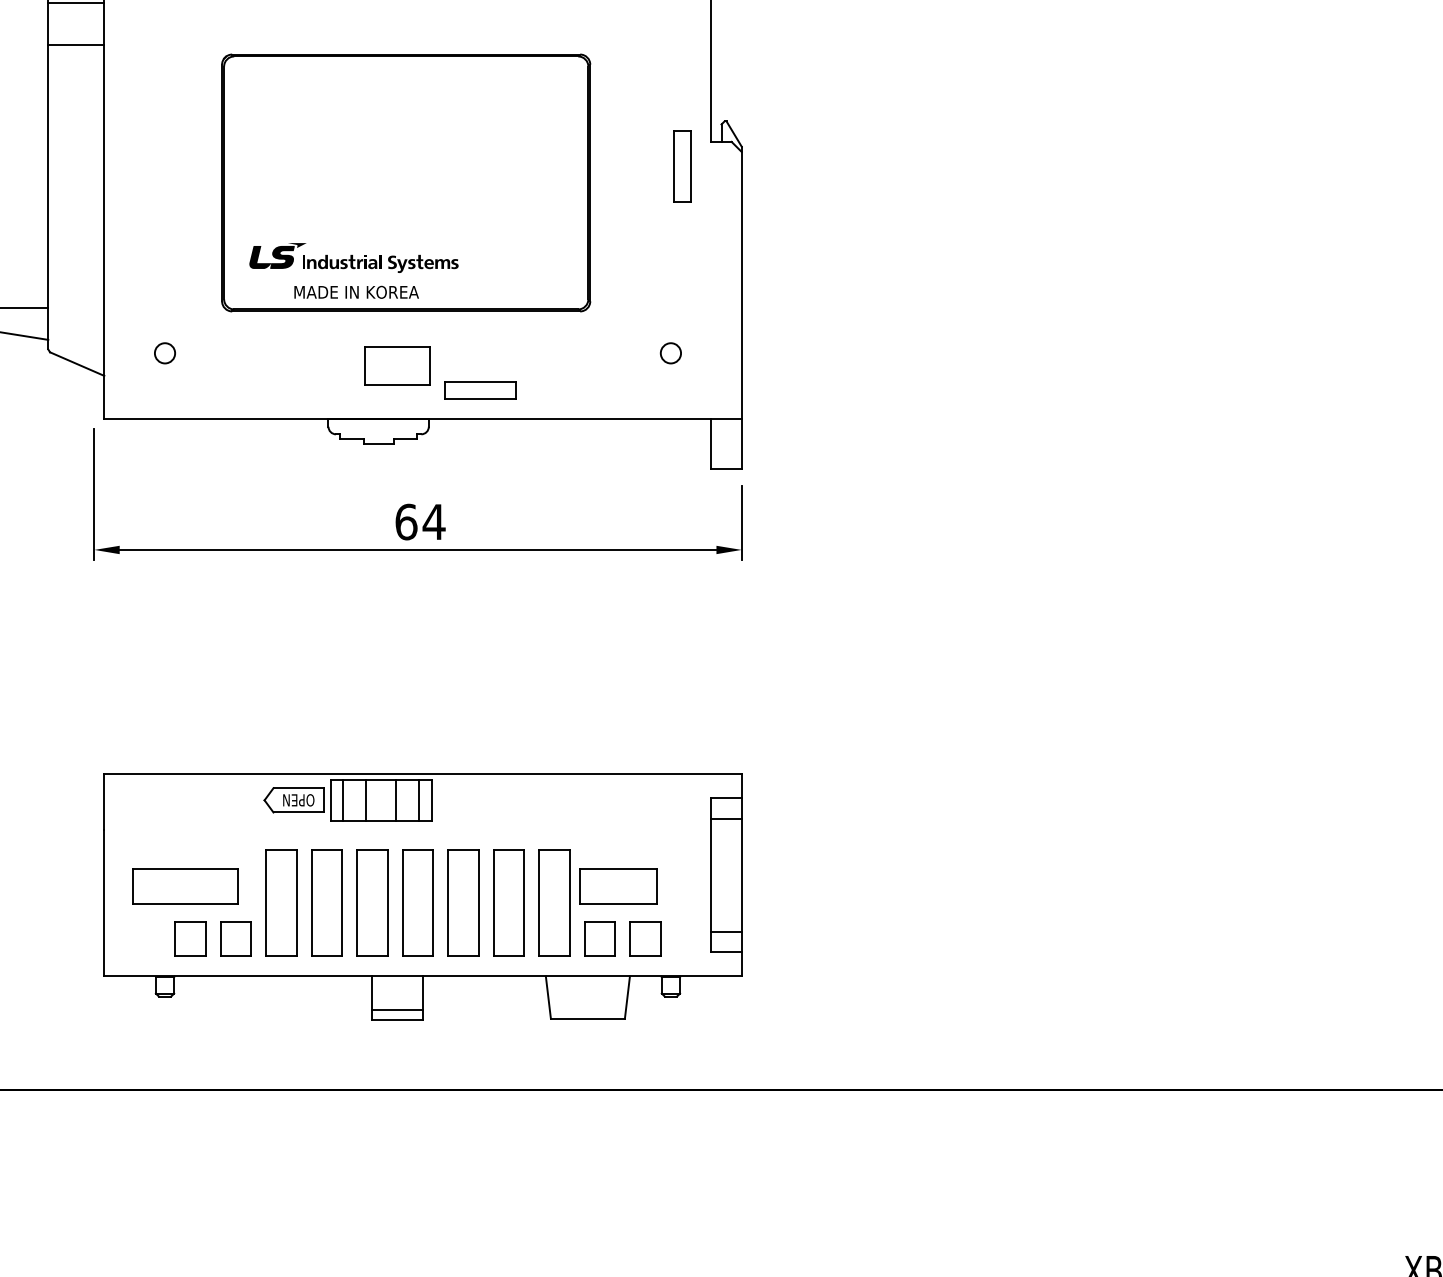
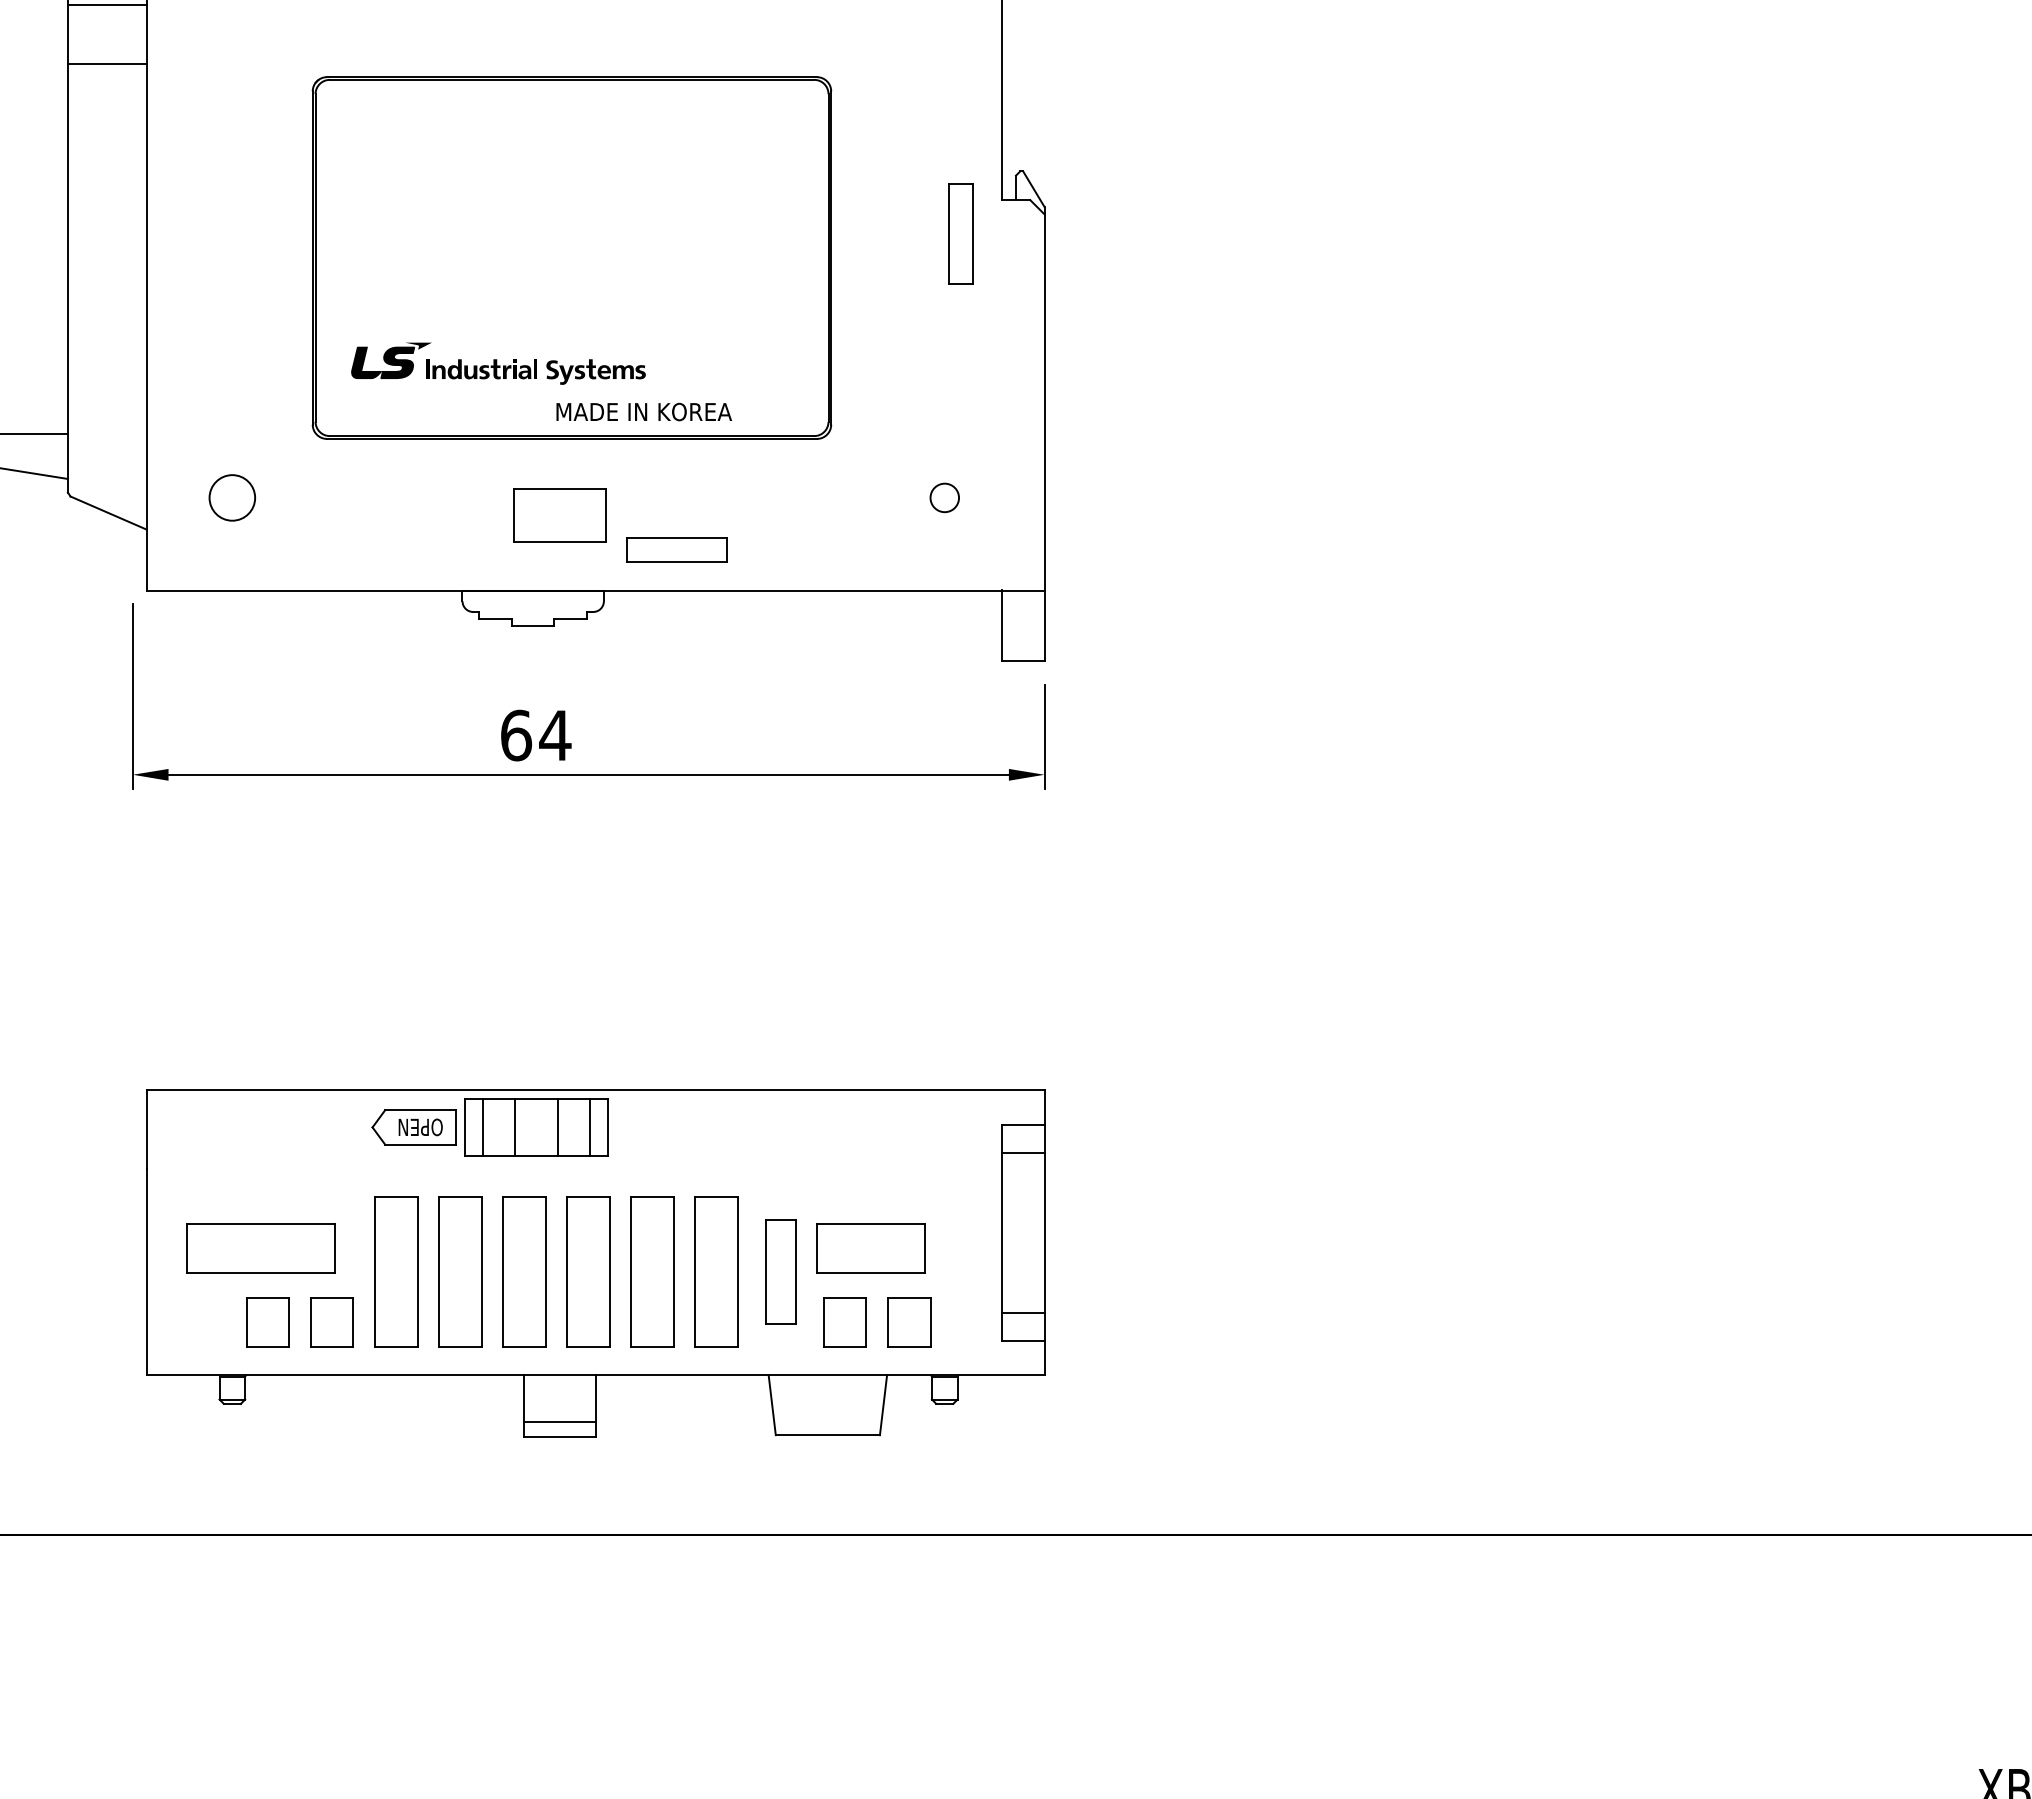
text: (356, 291) -> (643, 411), moved
circle: (165, 353) -> (232, 497), size x1.6
text: (420, 522) -> (536, 735), moved
part: (554, 902) -> (780, 1271), size x0.7

